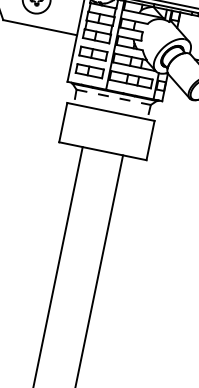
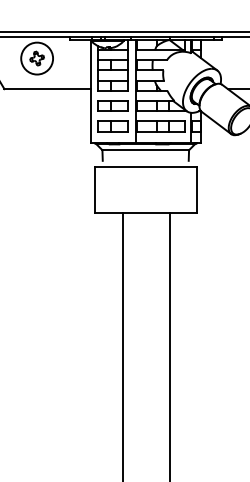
line: (114, 97) -> (146, 150), dashed -> solid

